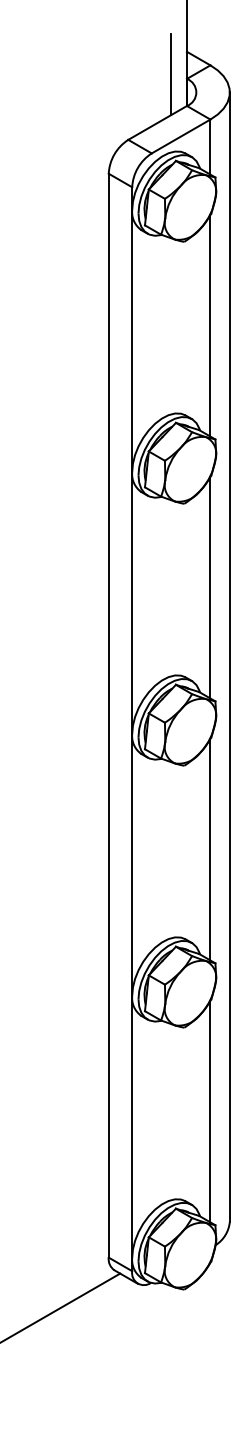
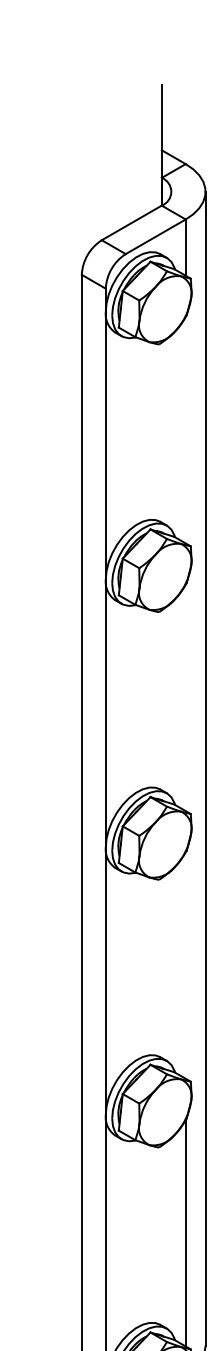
line: (171, 74) -> (145, 173), removed
line: (210, 325) -> (185, 429), removed
line: (210, 587) -> (185, 697), removed
line: (210, 849) -> (185, 965), removed

